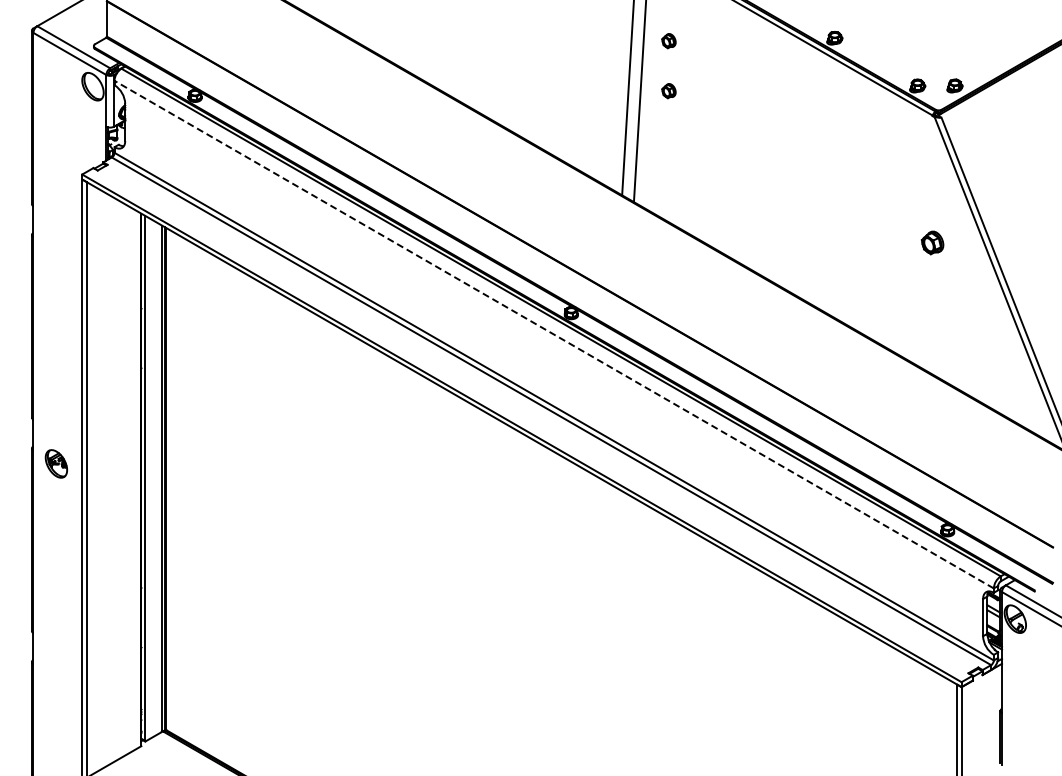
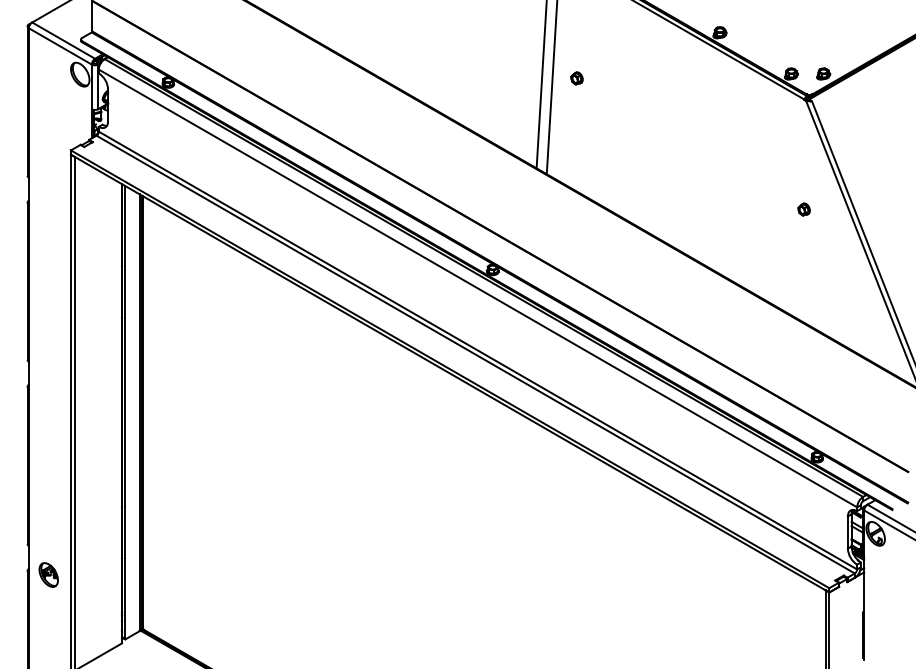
part: (668, 41) -> (576, 35), removed
part: (931, 243) -> (803, 209), size x0.62
line: (554, 334) -> (478, 288), dashed -> solid
part: (56, 463) -> (48, 574), moved

